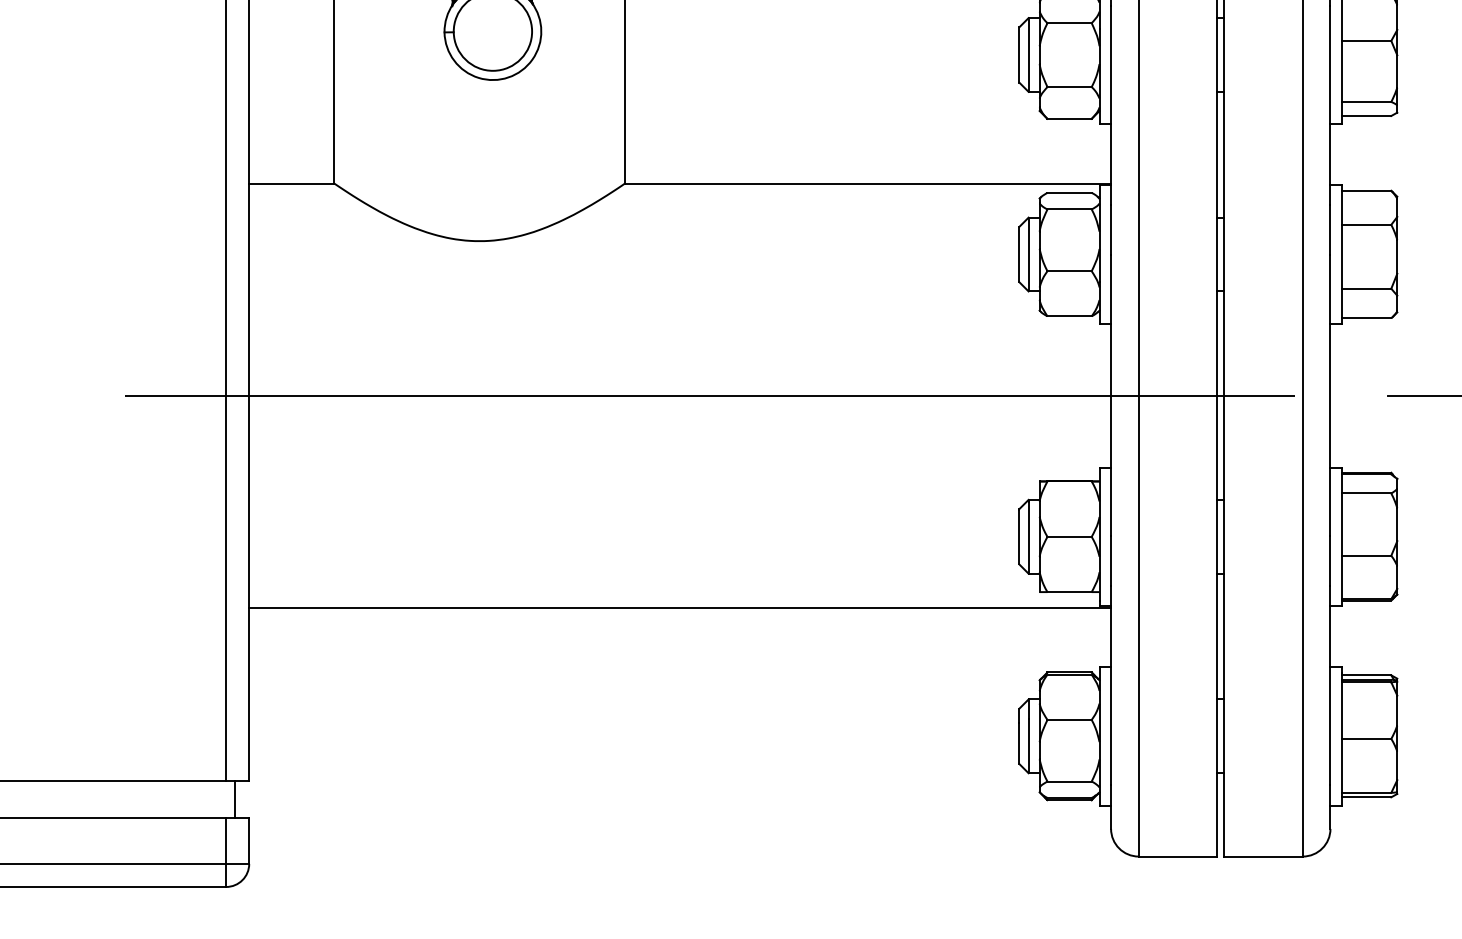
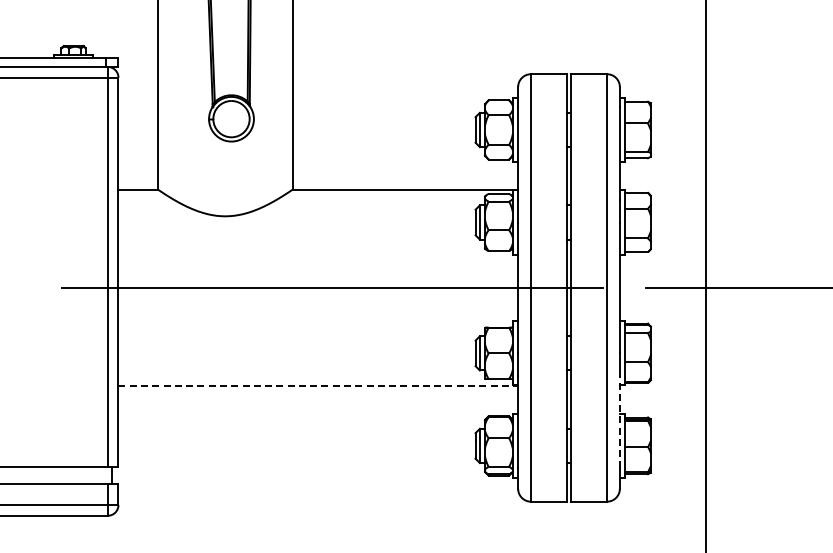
line: (680, 608) -> (318, 386), solid -> dashed
line: (1329, 683) -> (619, 421), solid -> dashed

